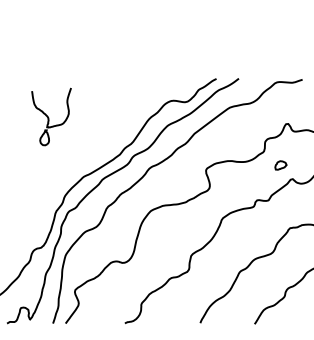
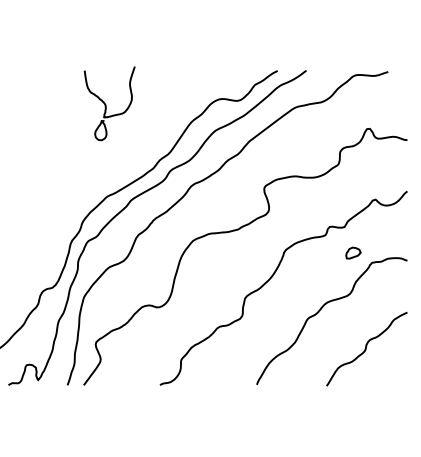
part: (51, 116) -> (109, 103), moved
part: (280, 164) -> (353, 252), moved

